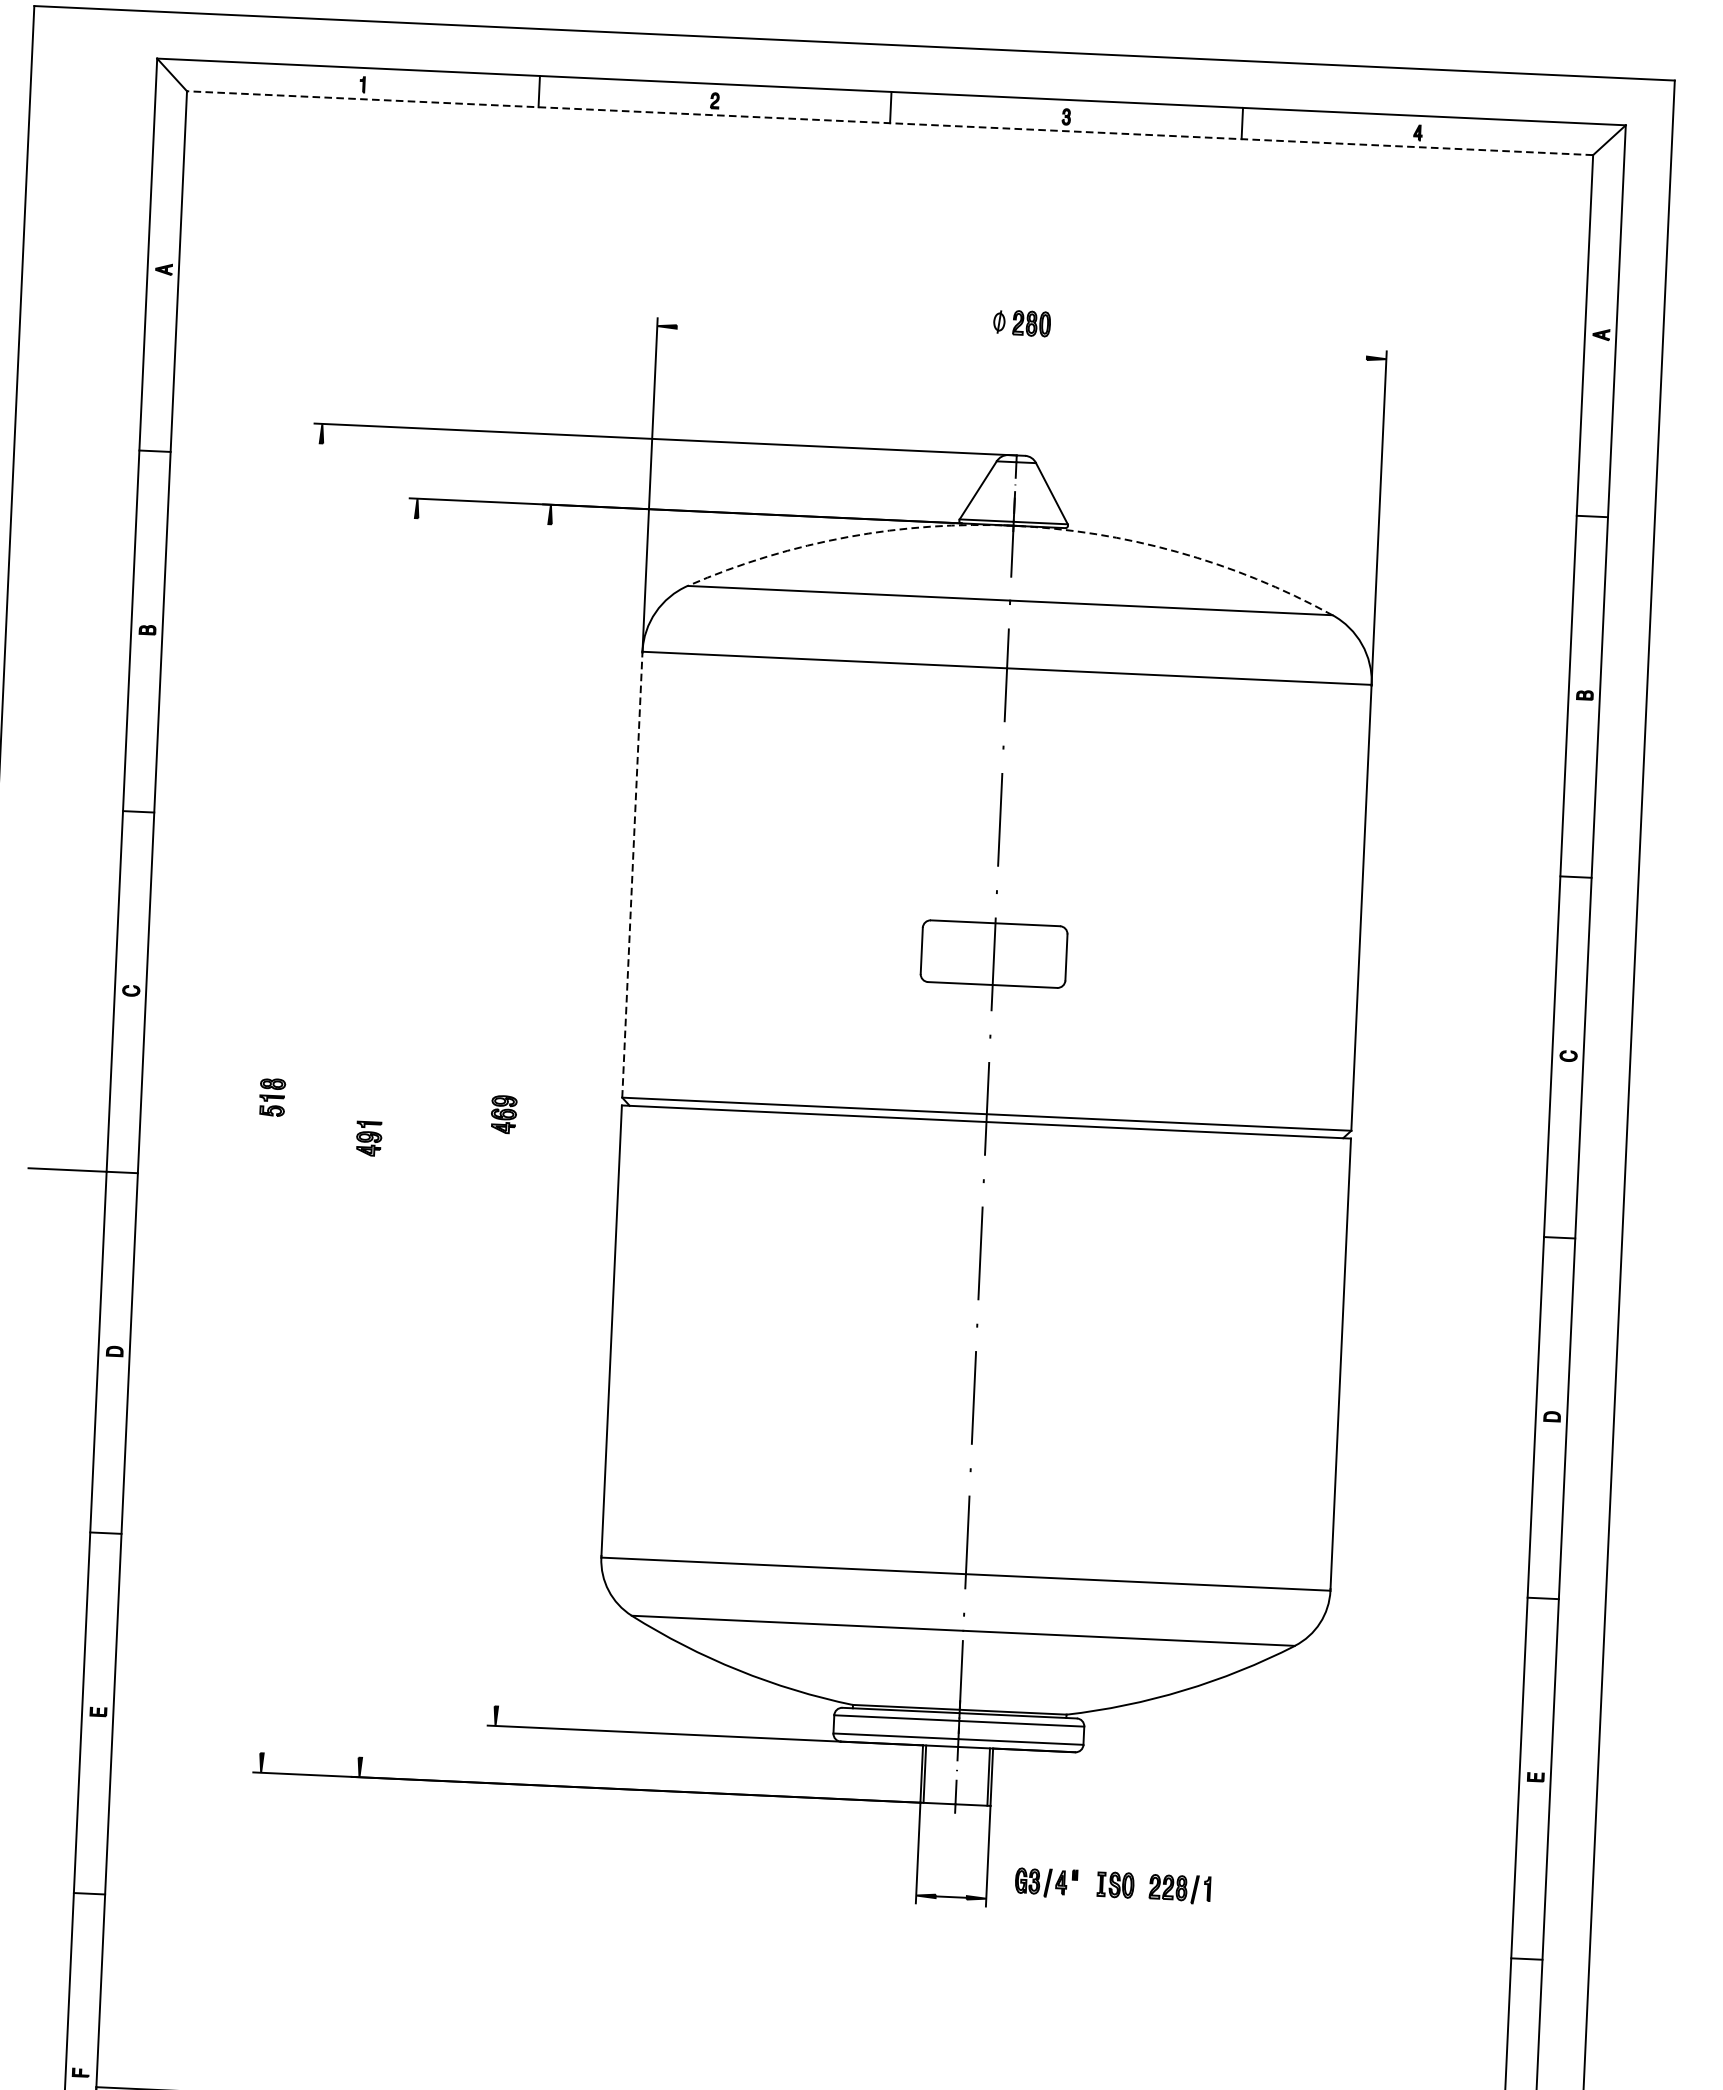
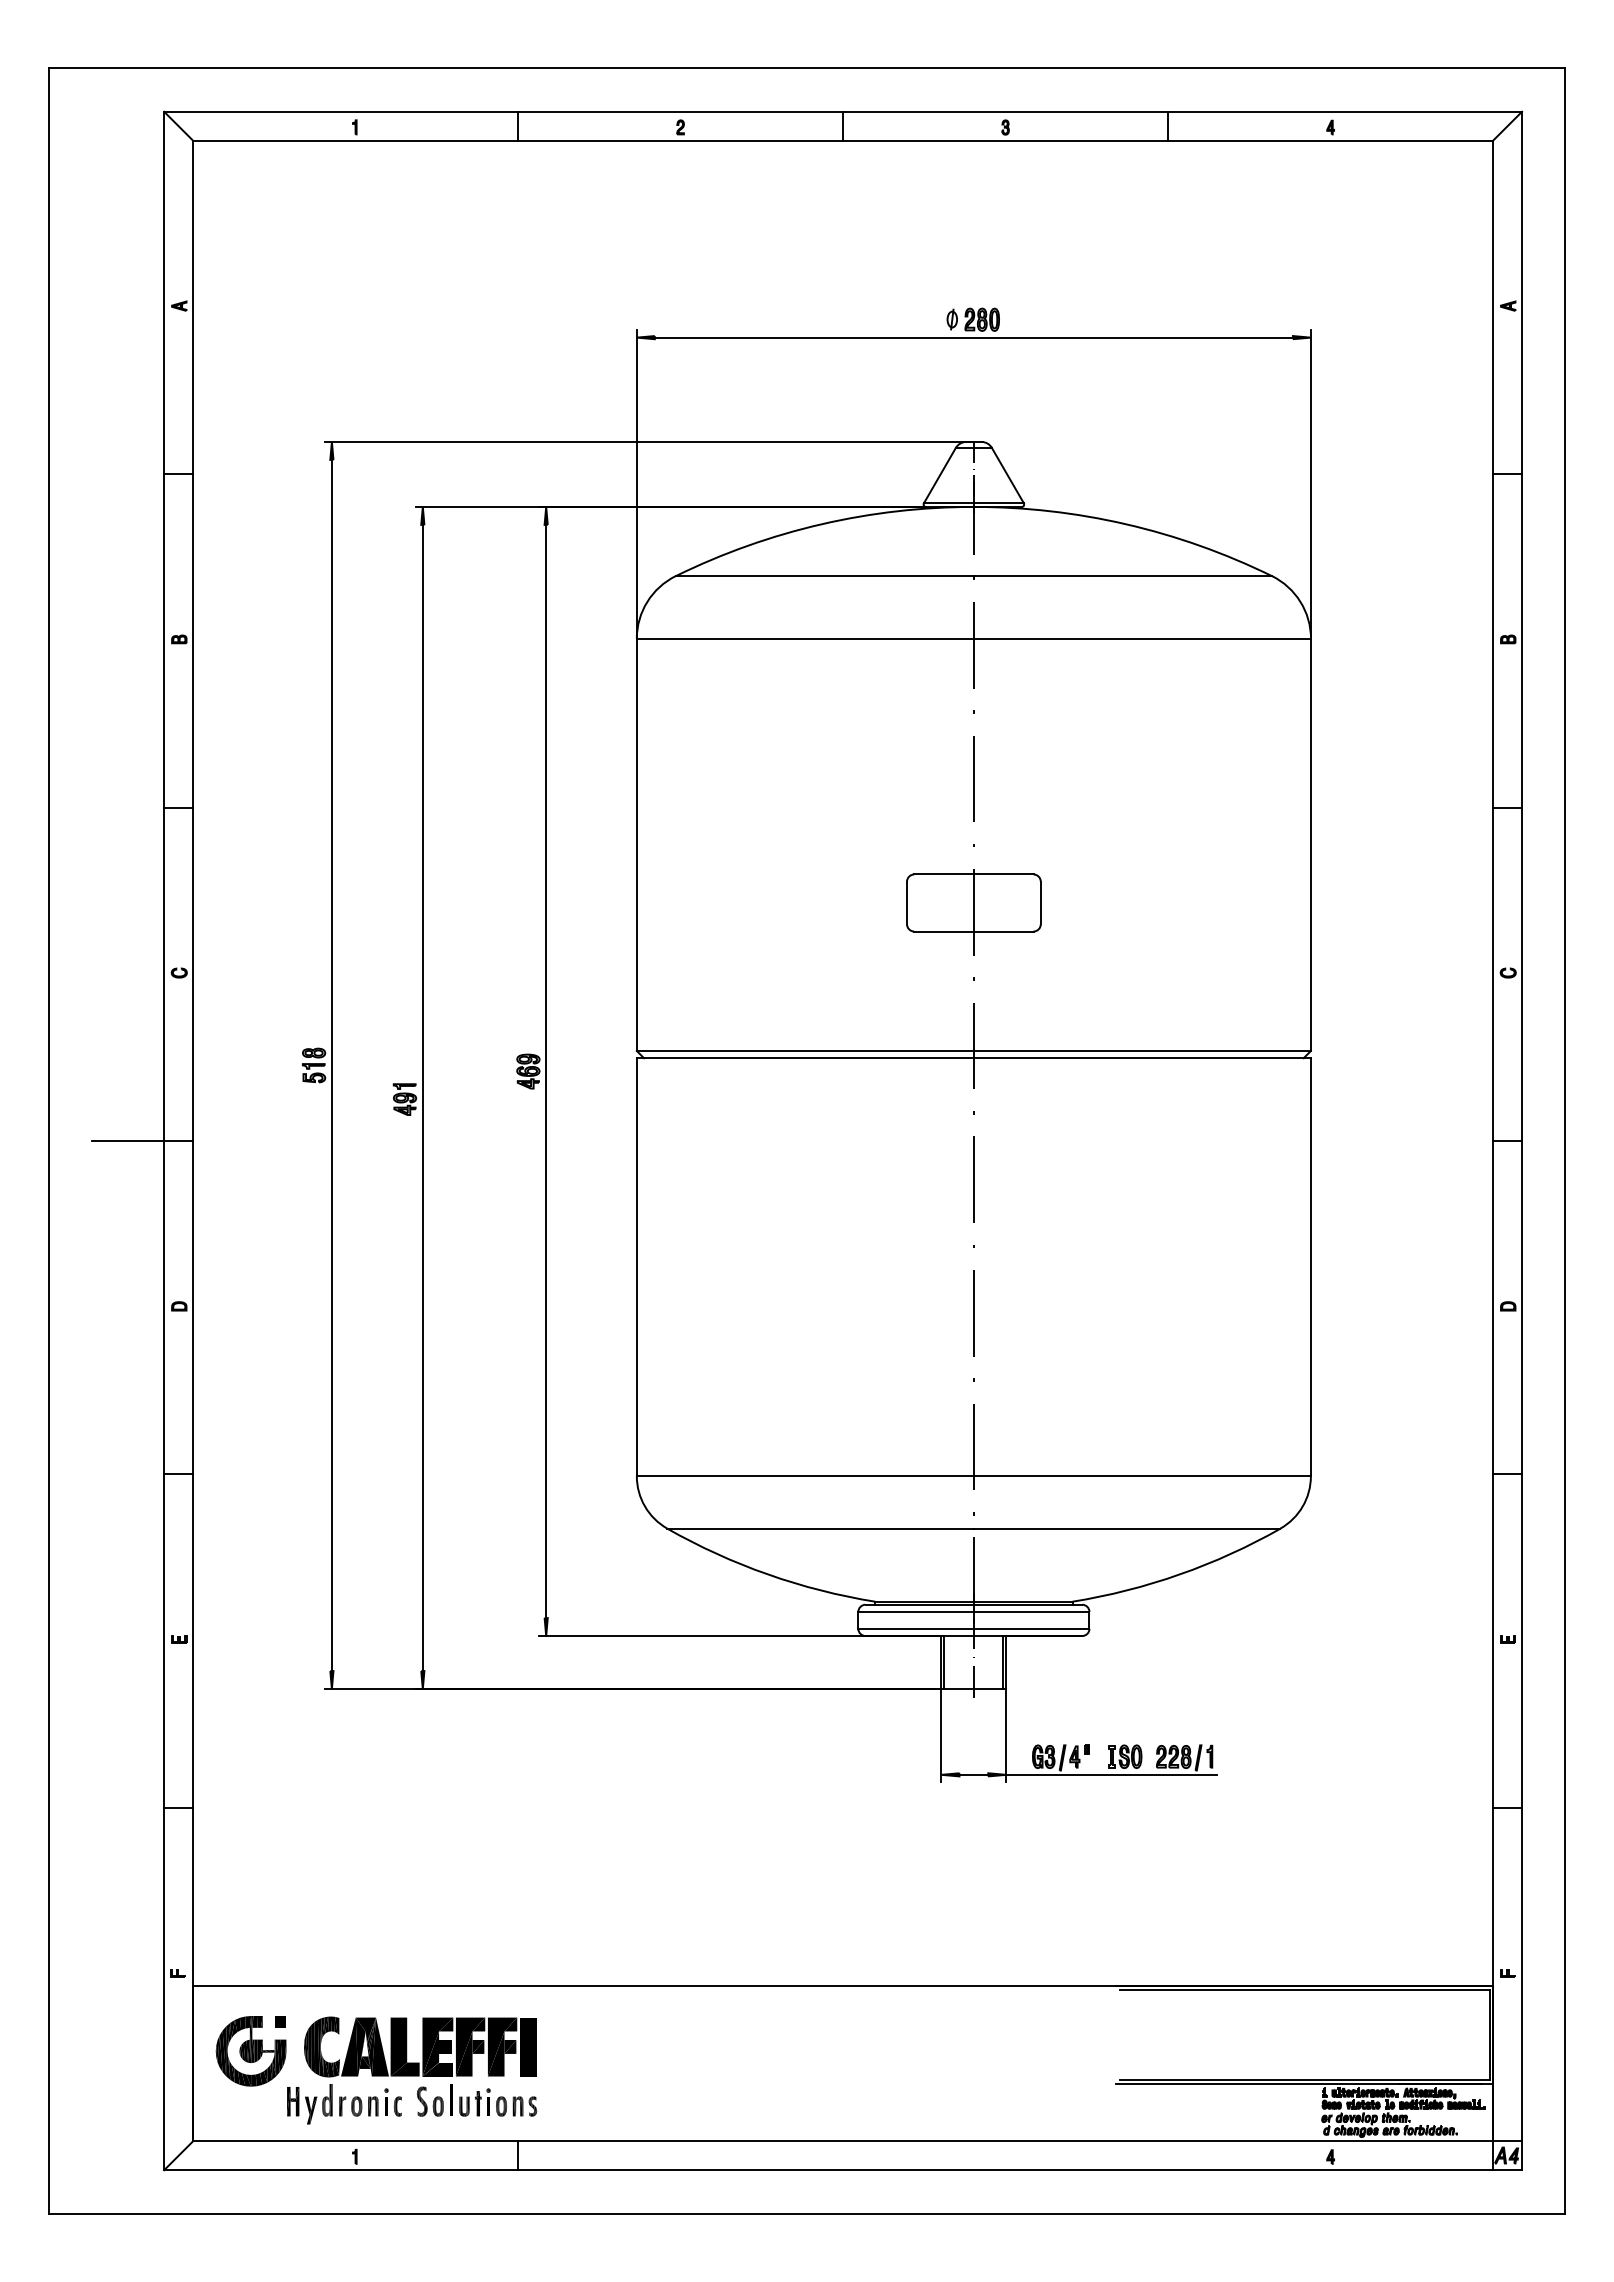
line: (889, 122) -> (842, 140), dashed -> solid
line: (1021, 342) -> (973, 337), added
arc: (1013, 525) -> (973, 506), dashed -> solid
line: (631, 875) -> (636, 845), dashed -> solid
line: (291, 1098) -> (331, 1065), added
line: (523, 1115) -> (546, 1071), added
line: (388, 1137) -> (422, 1097), added
line: (1100, 1903) -> (1111, 1774), added

